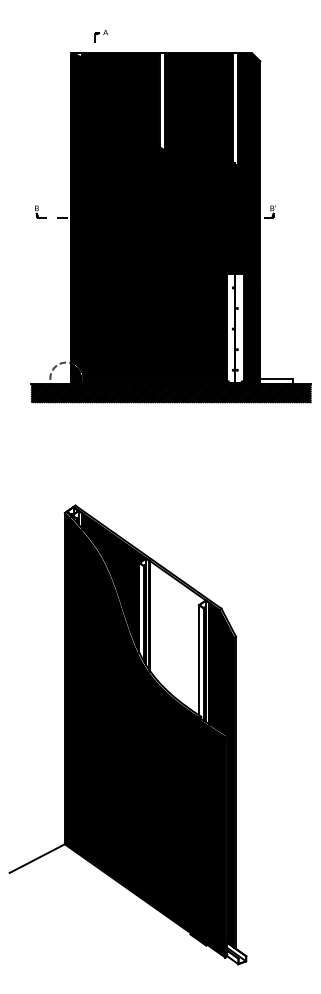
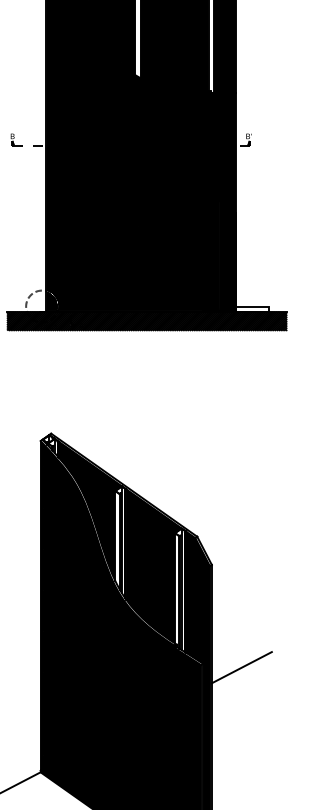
fill: (235, 329) -> (211, 257), added
fill: (177, 638) -> (153, 566), added
line: (265, 739) -> (241, 667), added

